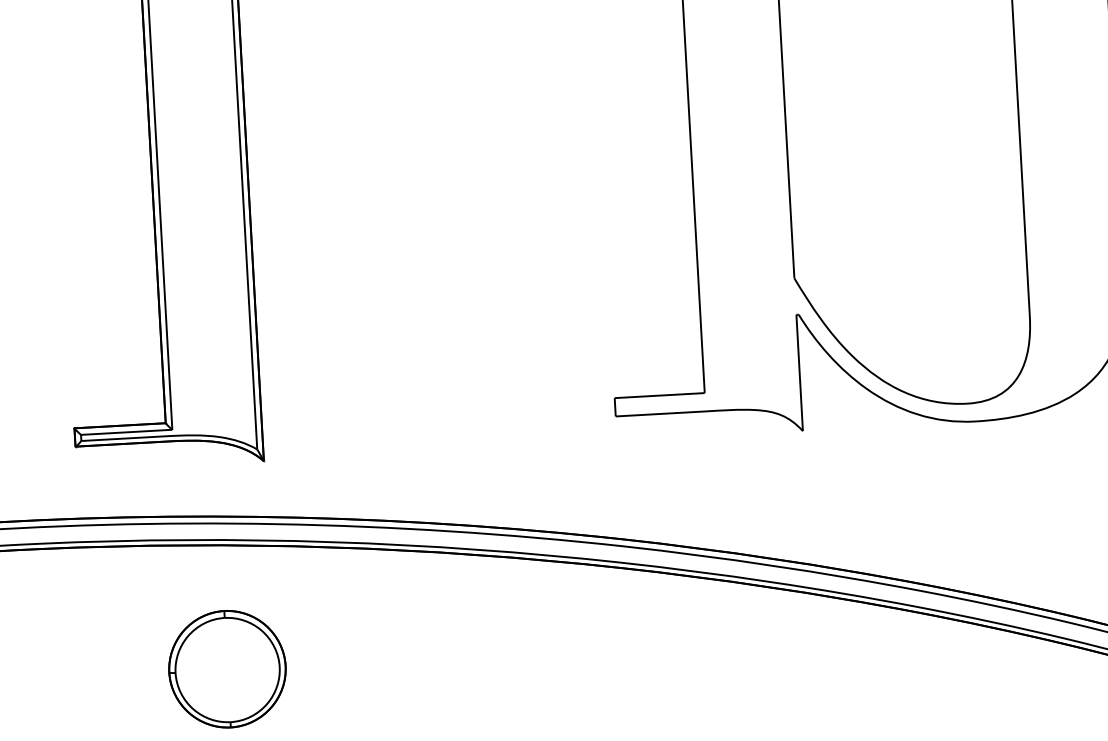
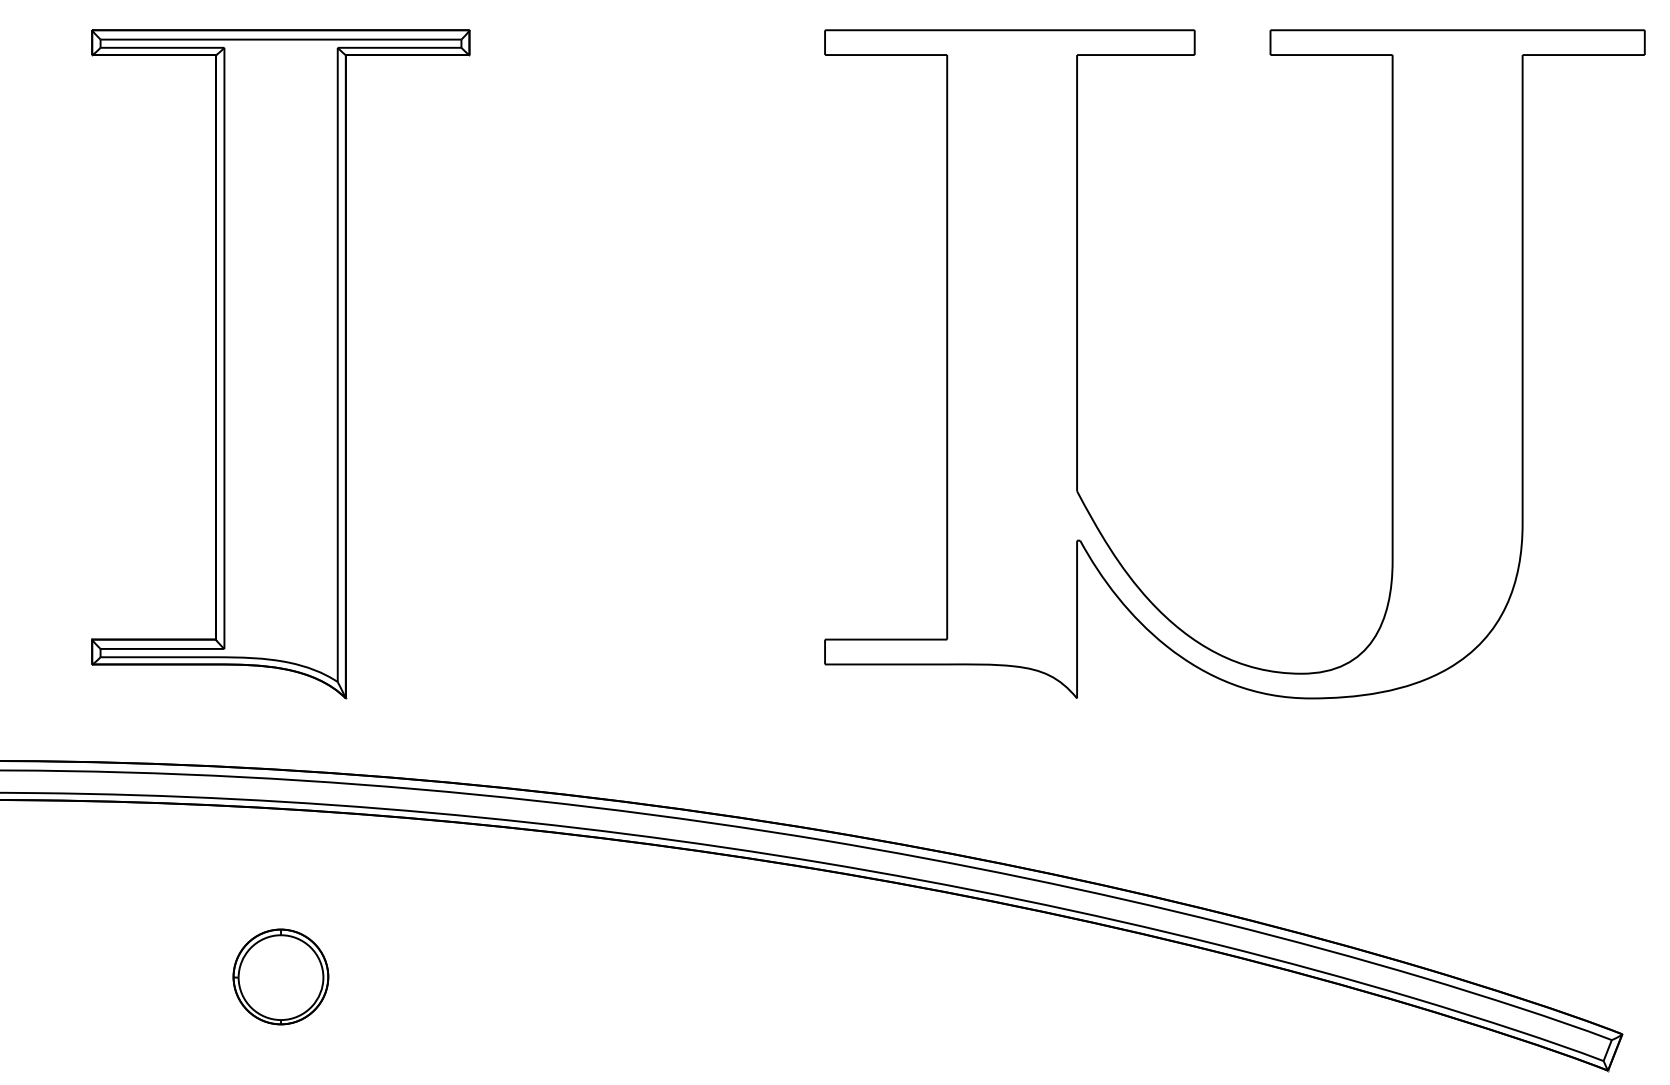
part: (227, 668) -> (280, 976), size x0.6

